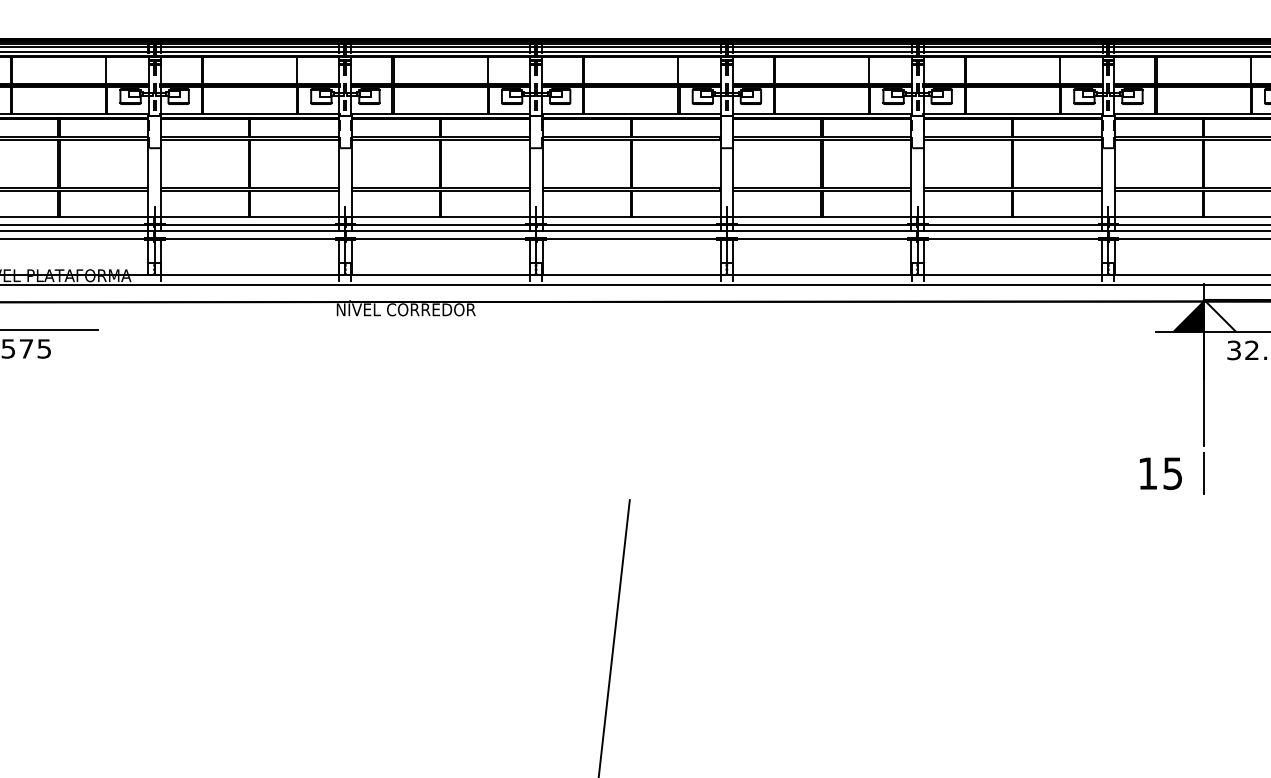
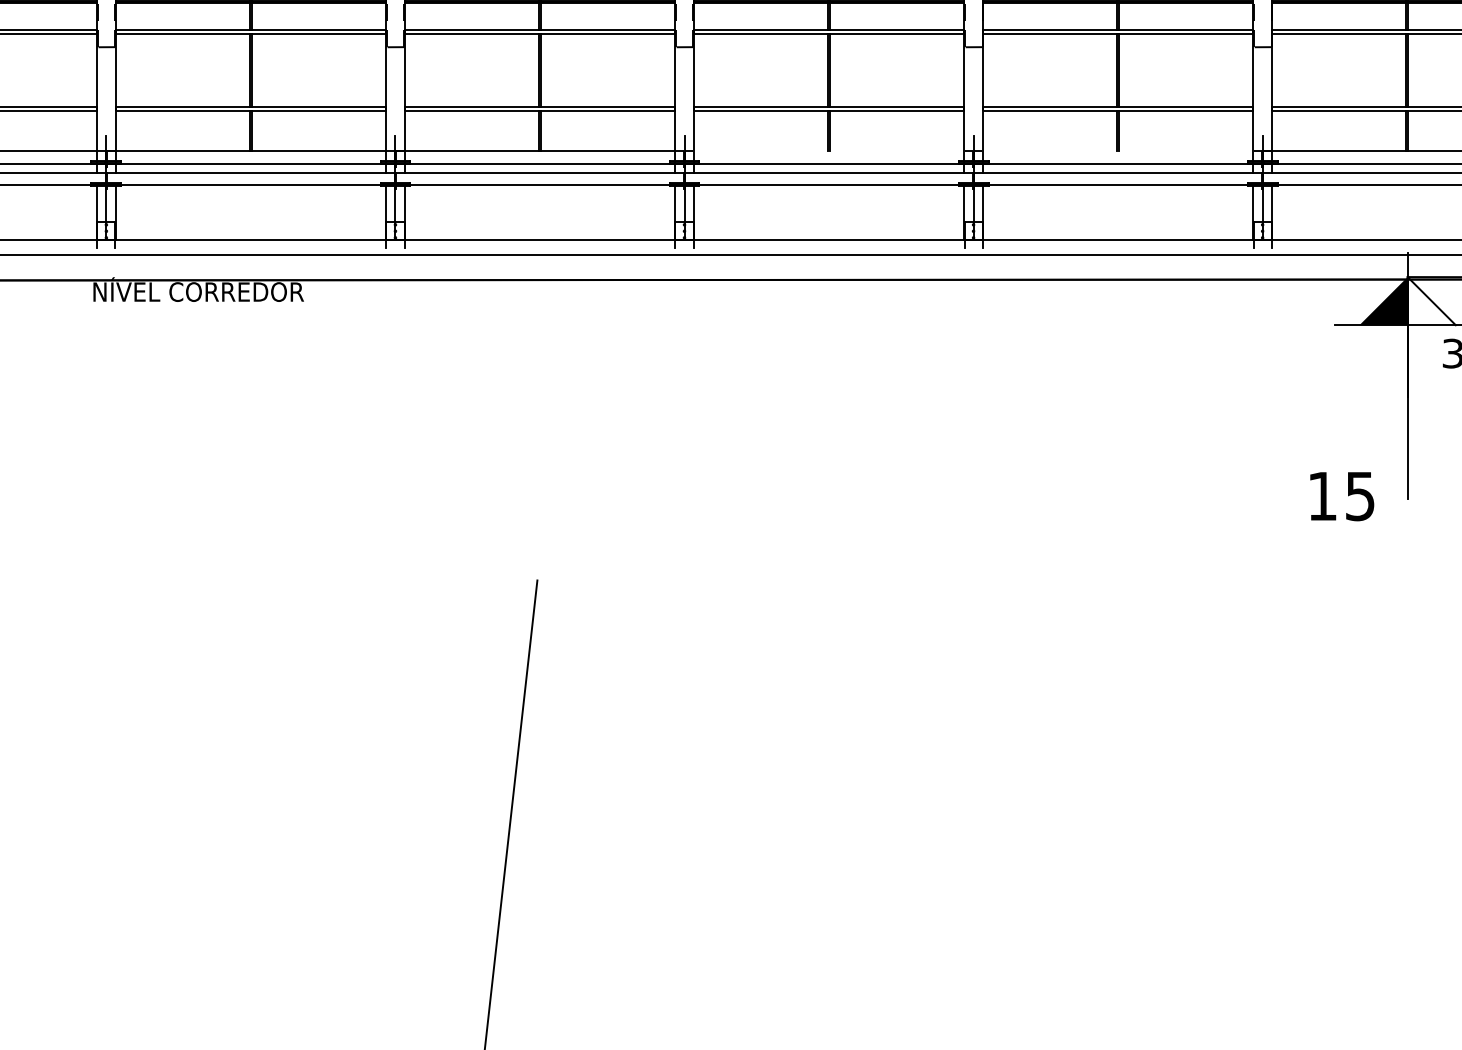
line: (819, 216) -> (824, 150), removed
line: (1009, 216) -> (1112, 150), removed
text: (1160, 473) -> (1341, 496), moved
line: (1204, 473) -> (1408, 540), removed

